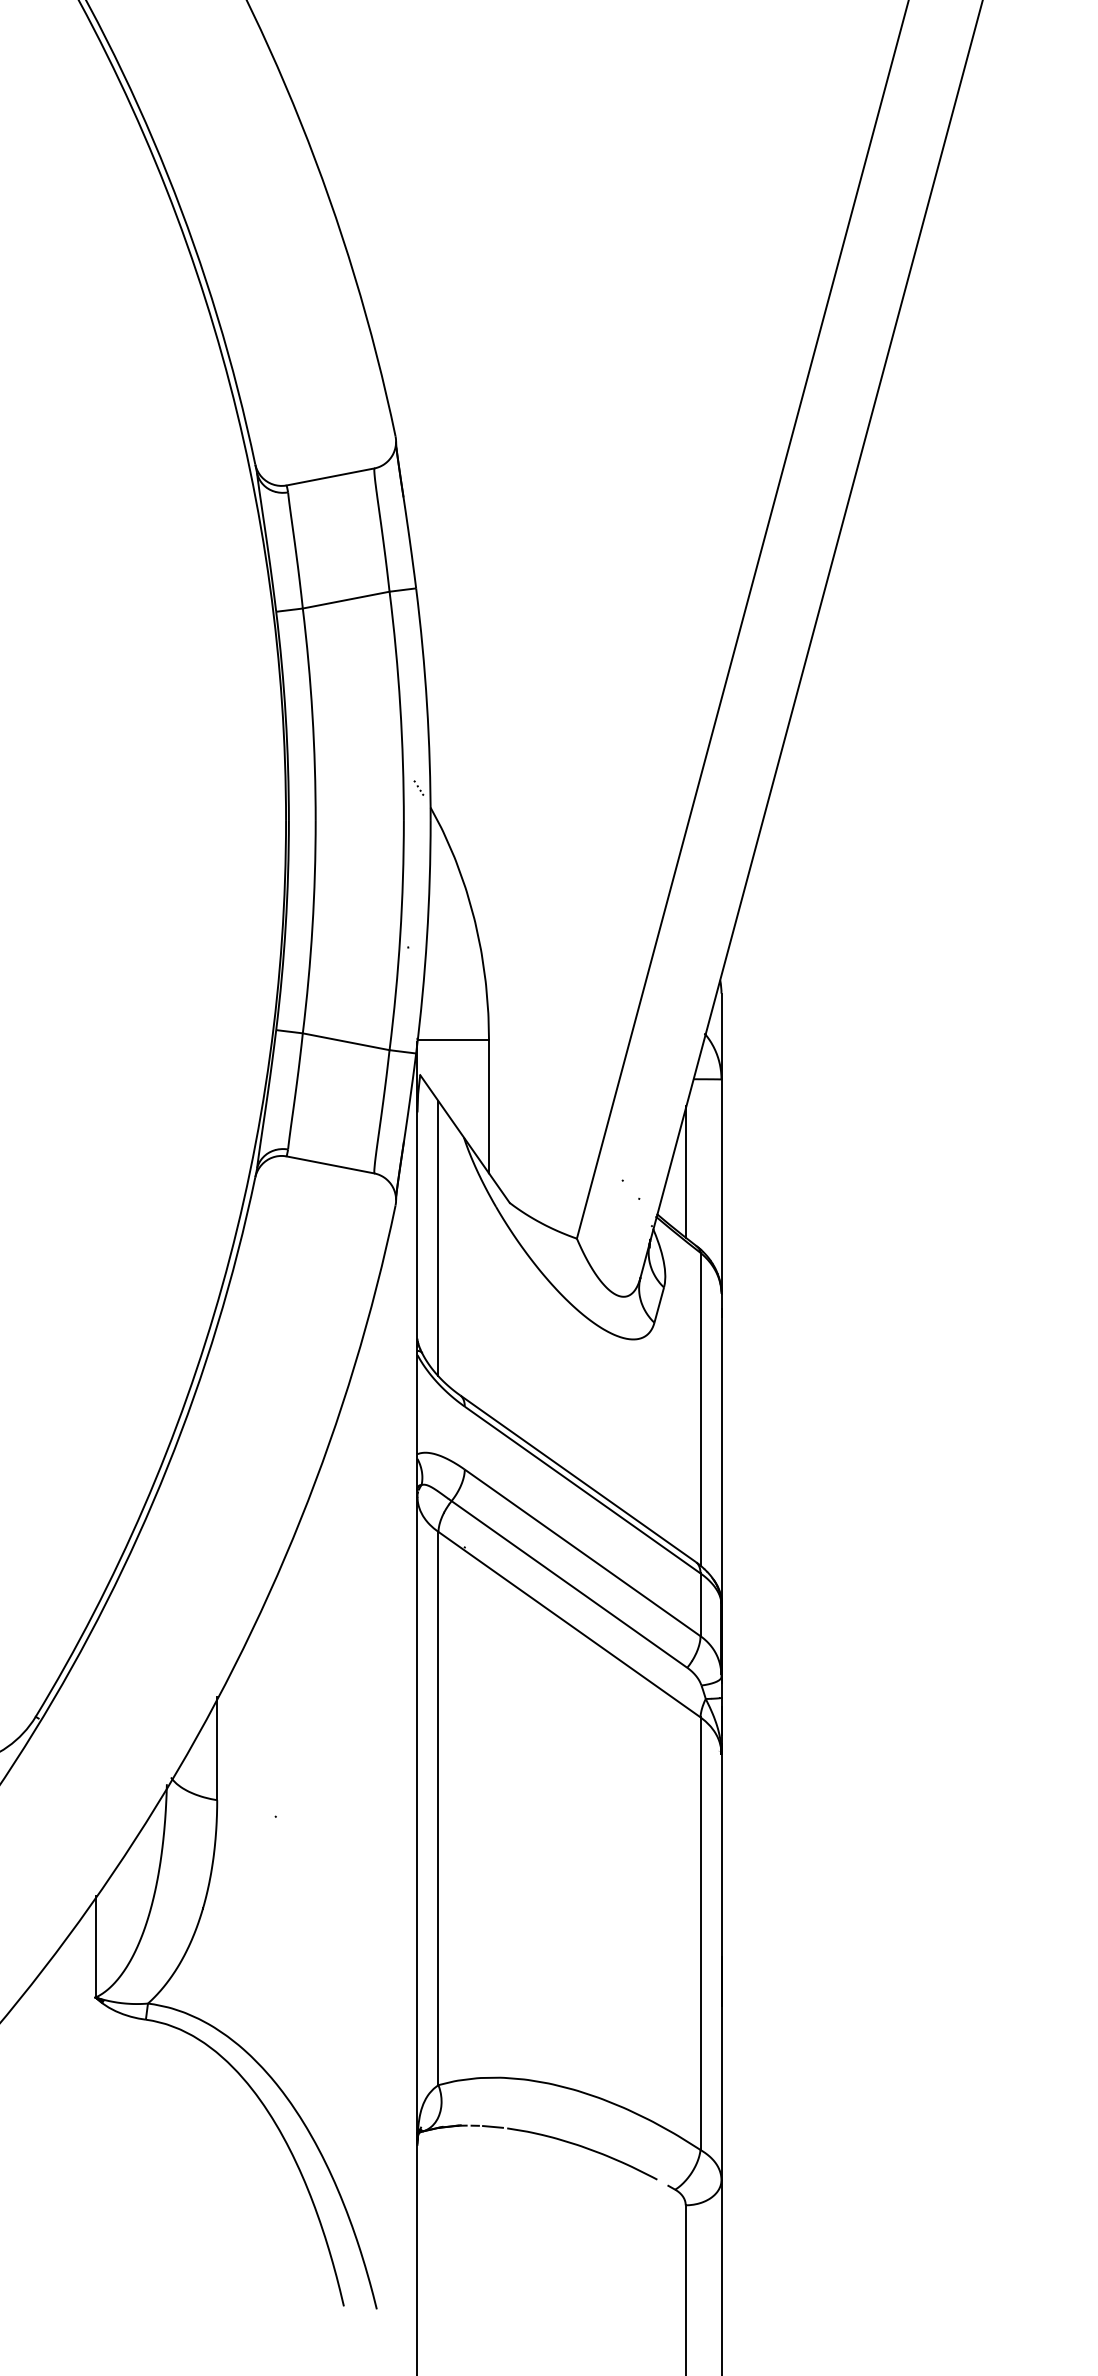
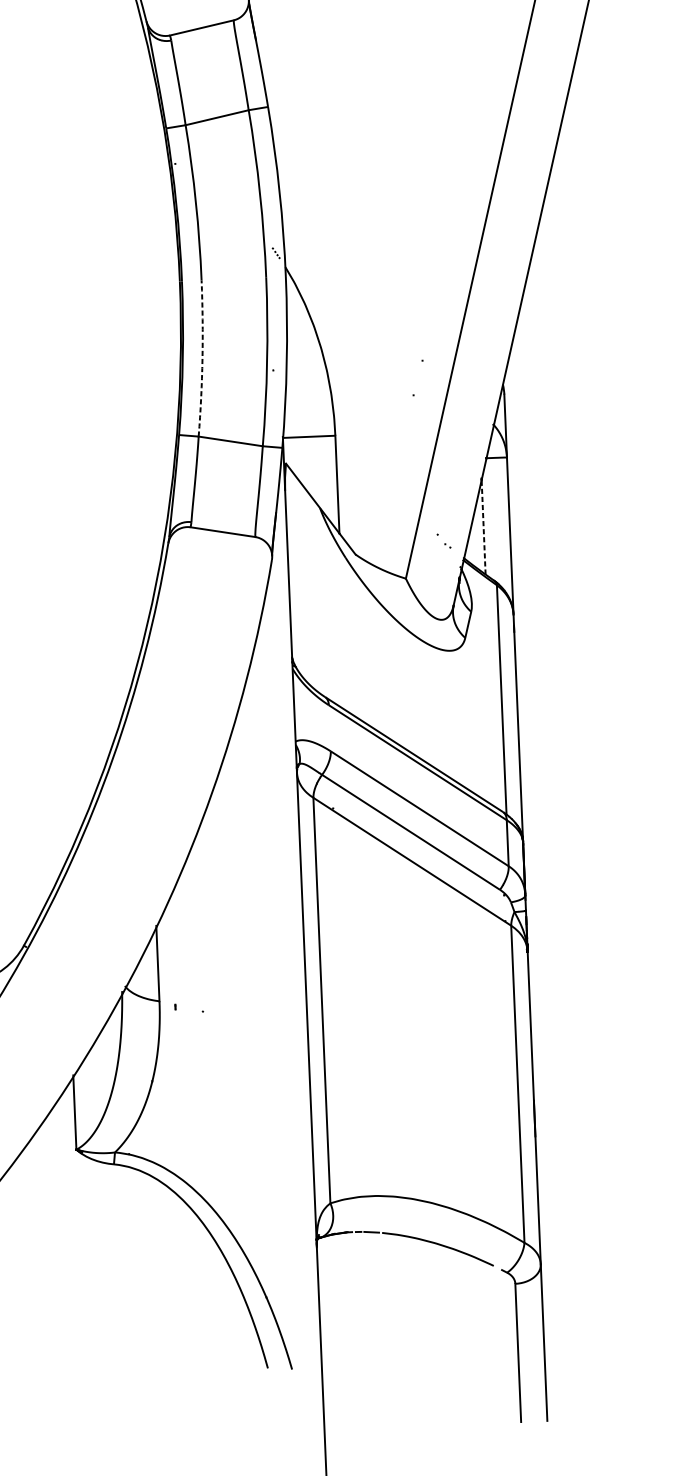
arc: (312, 927) -> (202, 358), solid -> dashed
line: (685, 1172) -> (483, 526), solid -> dashed
line: (438, 1238) -> (304, 582), removed

